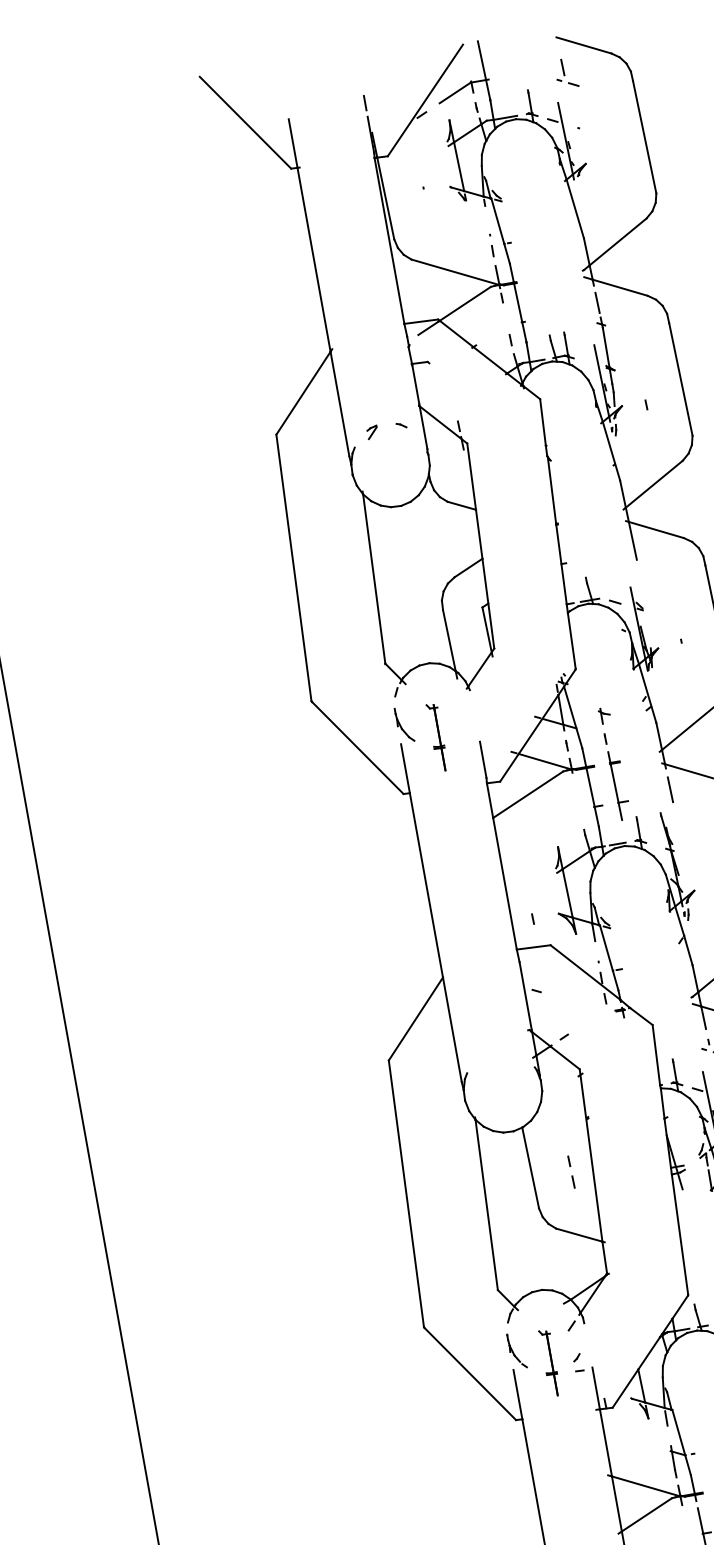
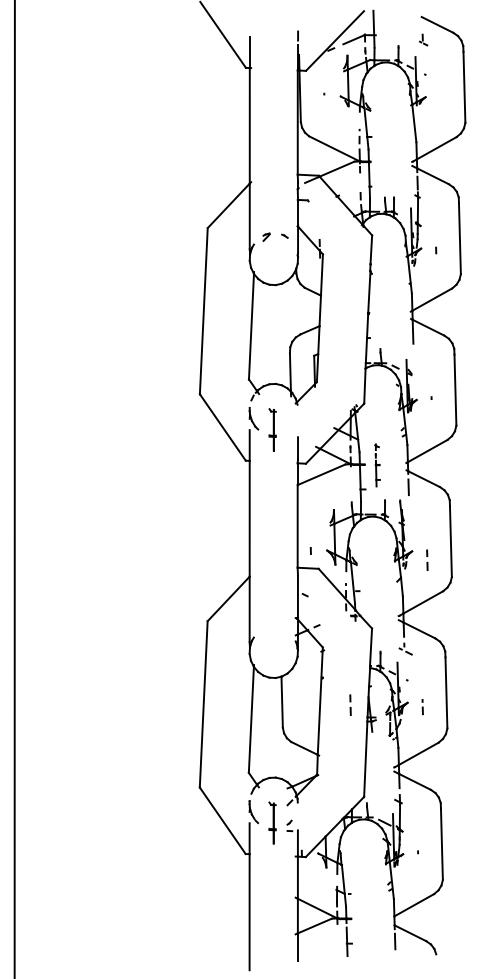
part: (565, 72) -> (423, 39), size x0.6
part: (614, 763) -> (377, 465), size x0.6
line: (570, 1167) -> (350, 702), moved

